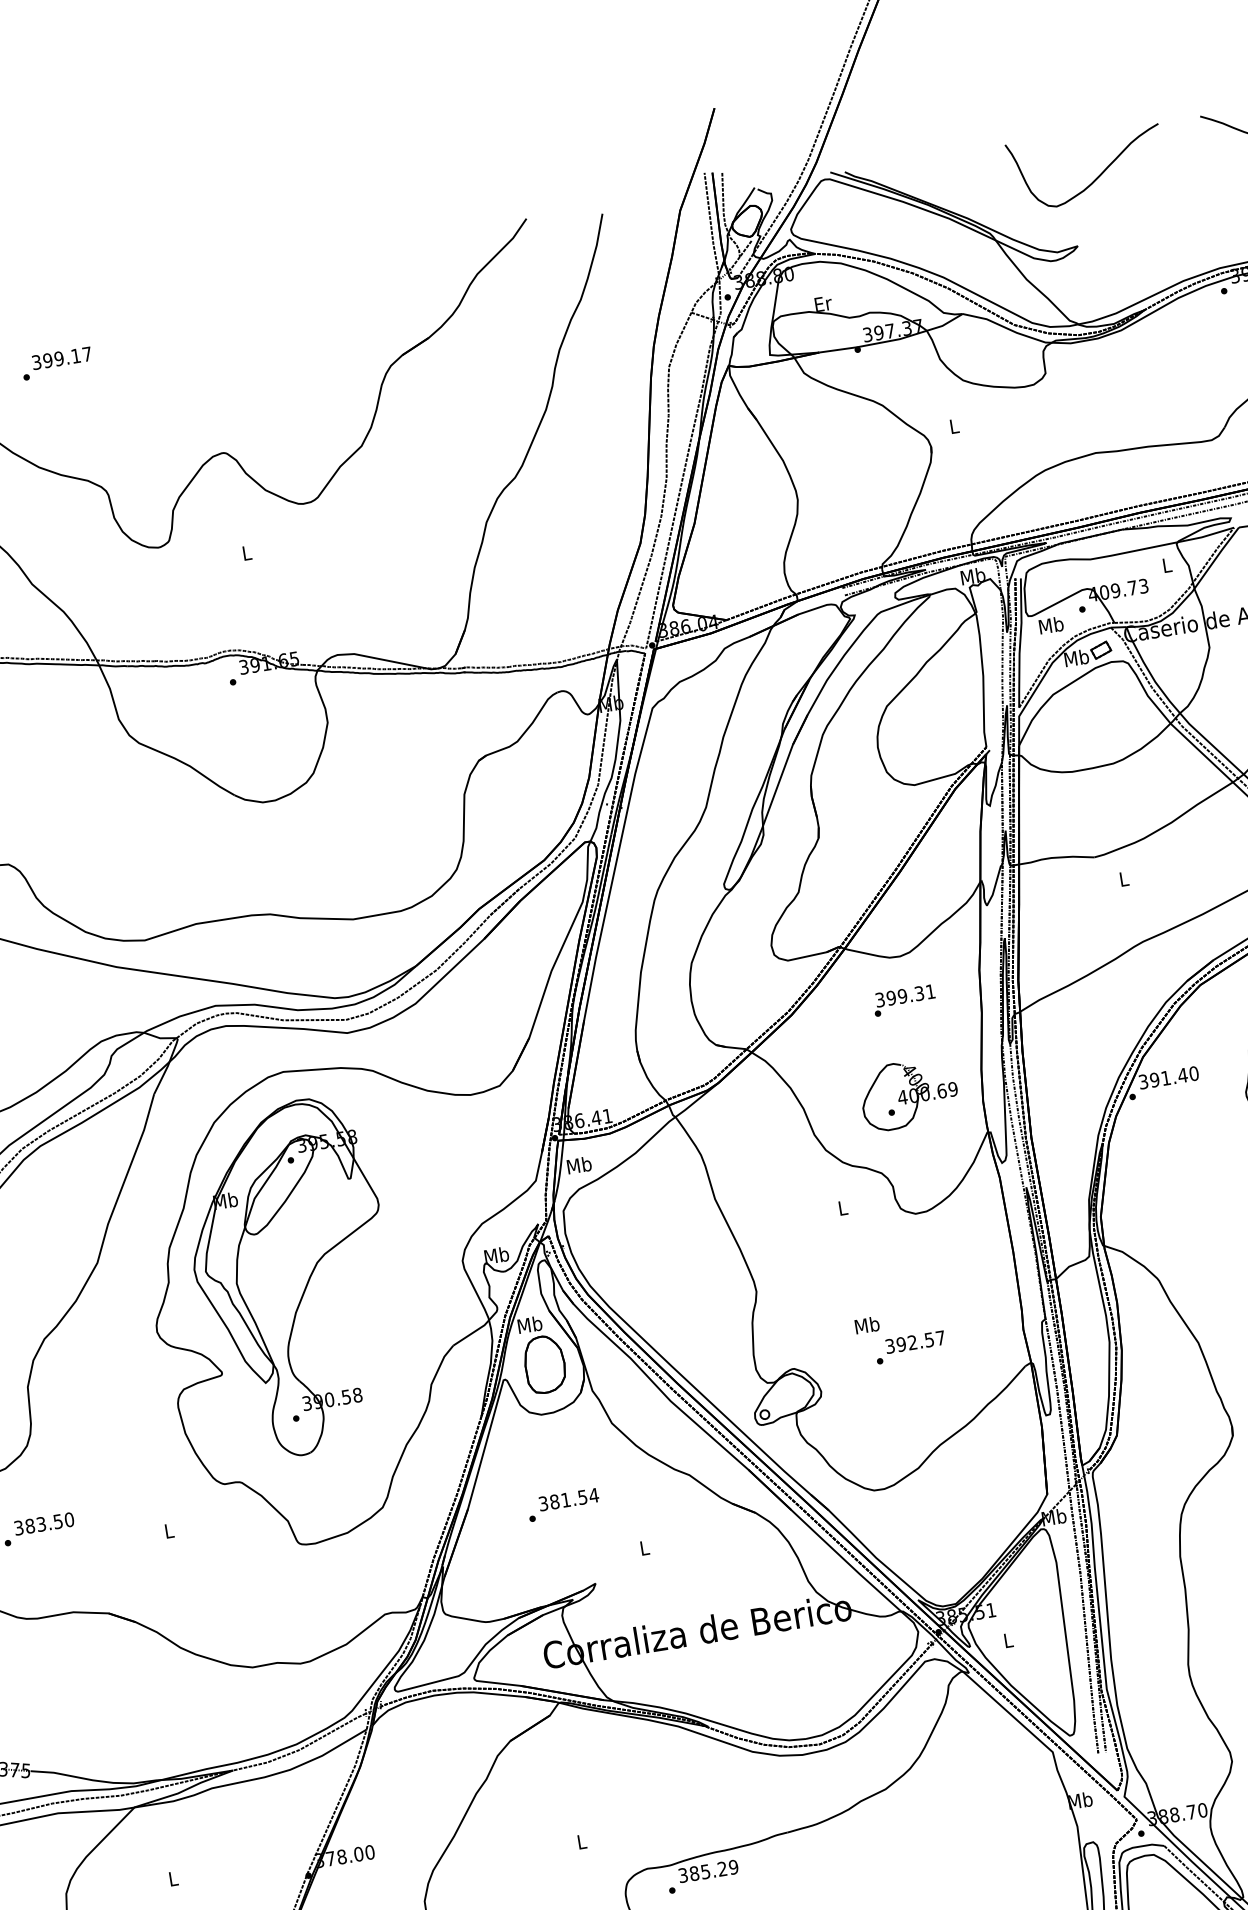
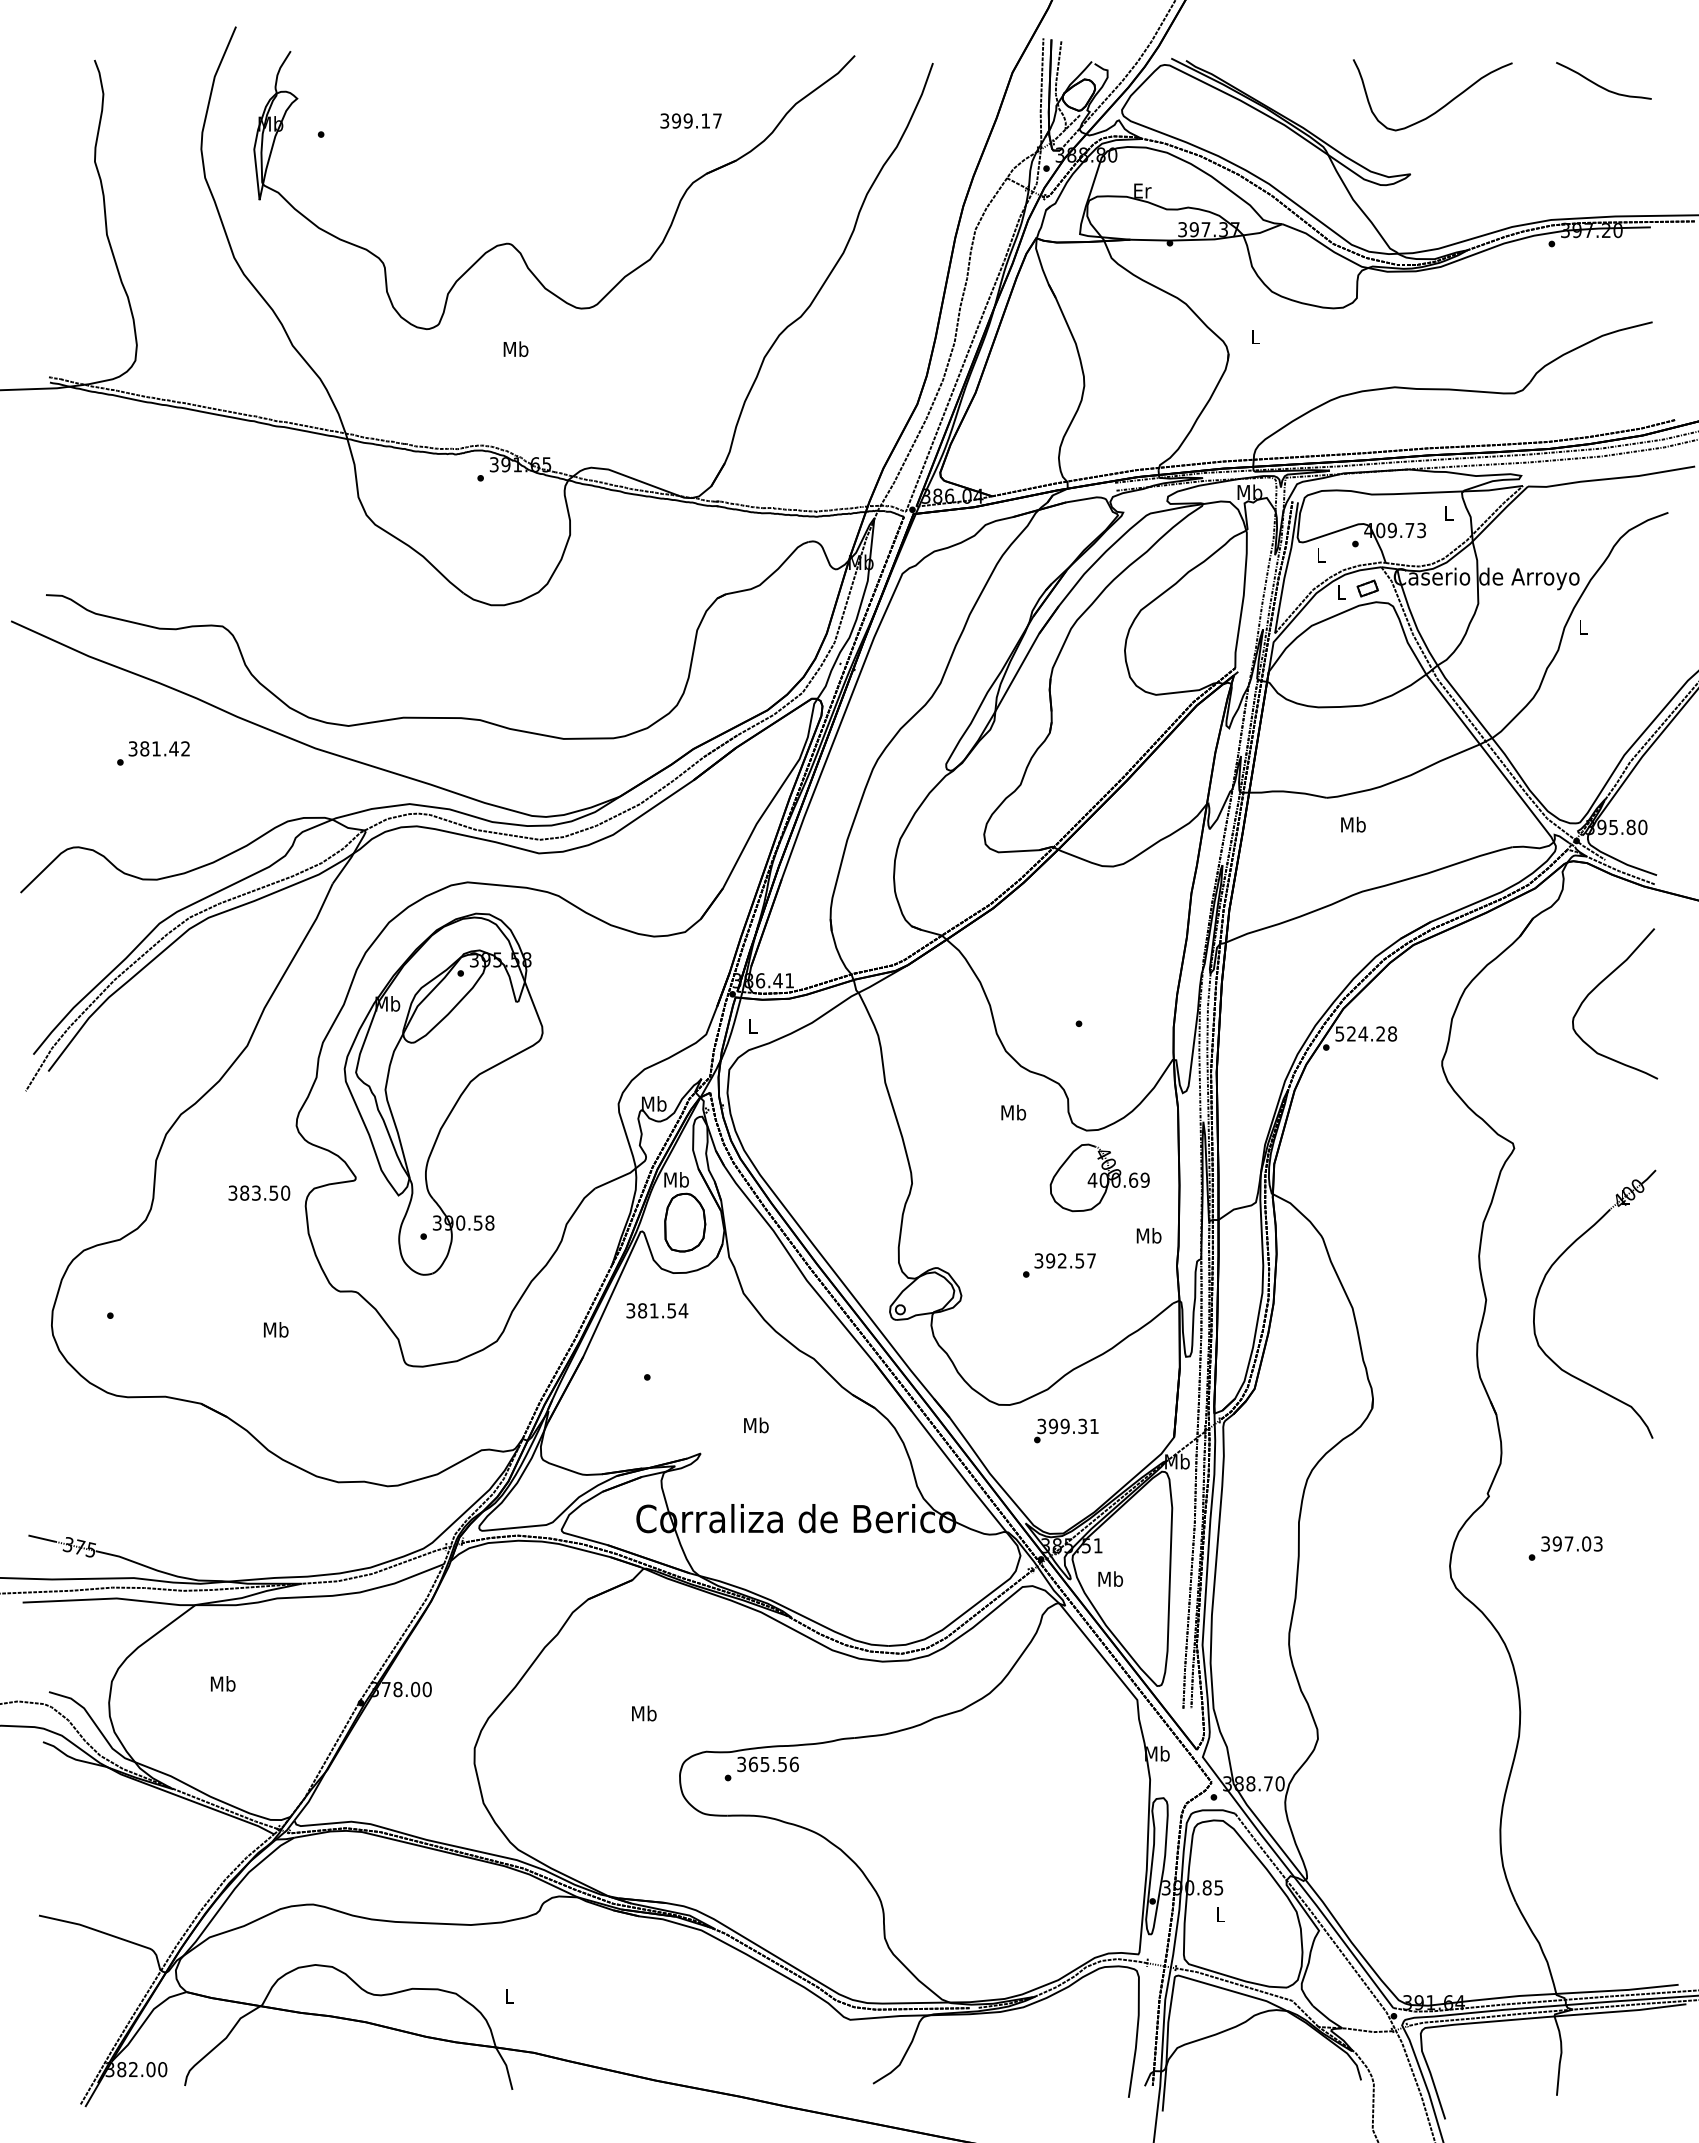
text: (61, 357) -> (690, 120), moved
text: (246, 553) -> (515, 349), L -> Mb
text: (1051, 624) -> (1321, 554), Mb -> L
text: (1076, 658) -> (1341, 592), Mb -> L
text: (1124, 878) -> (1353, 824), L -> Mb
text: (904, 999) -> (1066, 1430), moved
text: (1169, 1077) -> (1366, 1033), 391.40 -> 524.28
part: (908, 1093) -> (1099, 1177), moved
text: (578, 1164) -> (752, 1025), Mb -> L
text: (842, 1207) -> (1013, 1112), L -> Mb
text: (866, 1325) -> (1148, 1235), moved
text: (569, 1499) -> (657, 1310), moved
text: (44, 1523) -> (259, 1192), moved
text: (168, 1530) -> (275, 1329), L -> Mb
text: (644, 1548) -> (756, 1425), L -> Mb
text: (1008, 1639) -> (1110, 1578), L -> Mb
text: (582, 1841) -> (644, 1713), L -> Mb
text: (713, 1870) -> (773, 1764), 385.29 -> 365.56
text: (172, 1878) -> (222, 1683), L -> Mb

